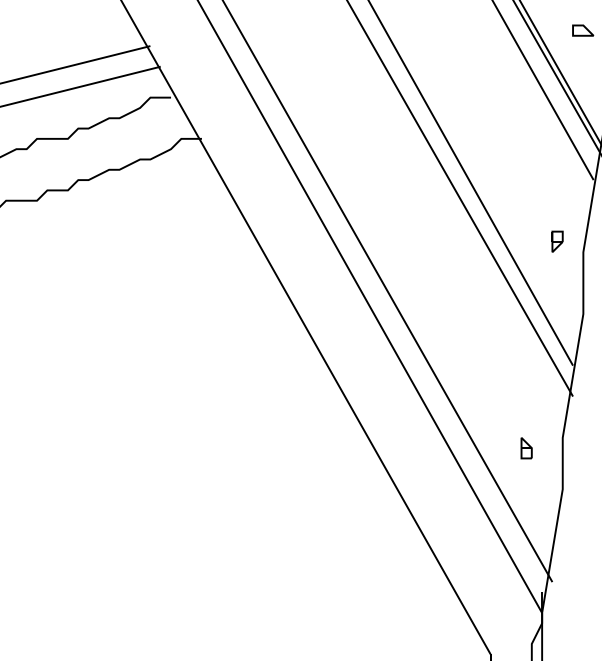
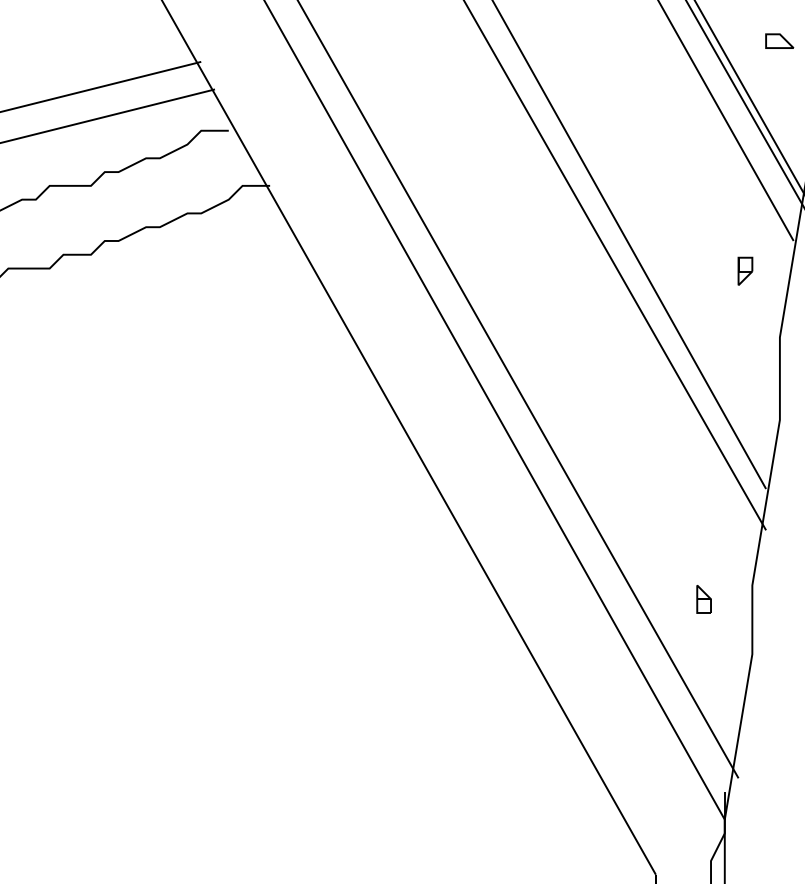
part: (557, 241) -> (745, 270), moved

